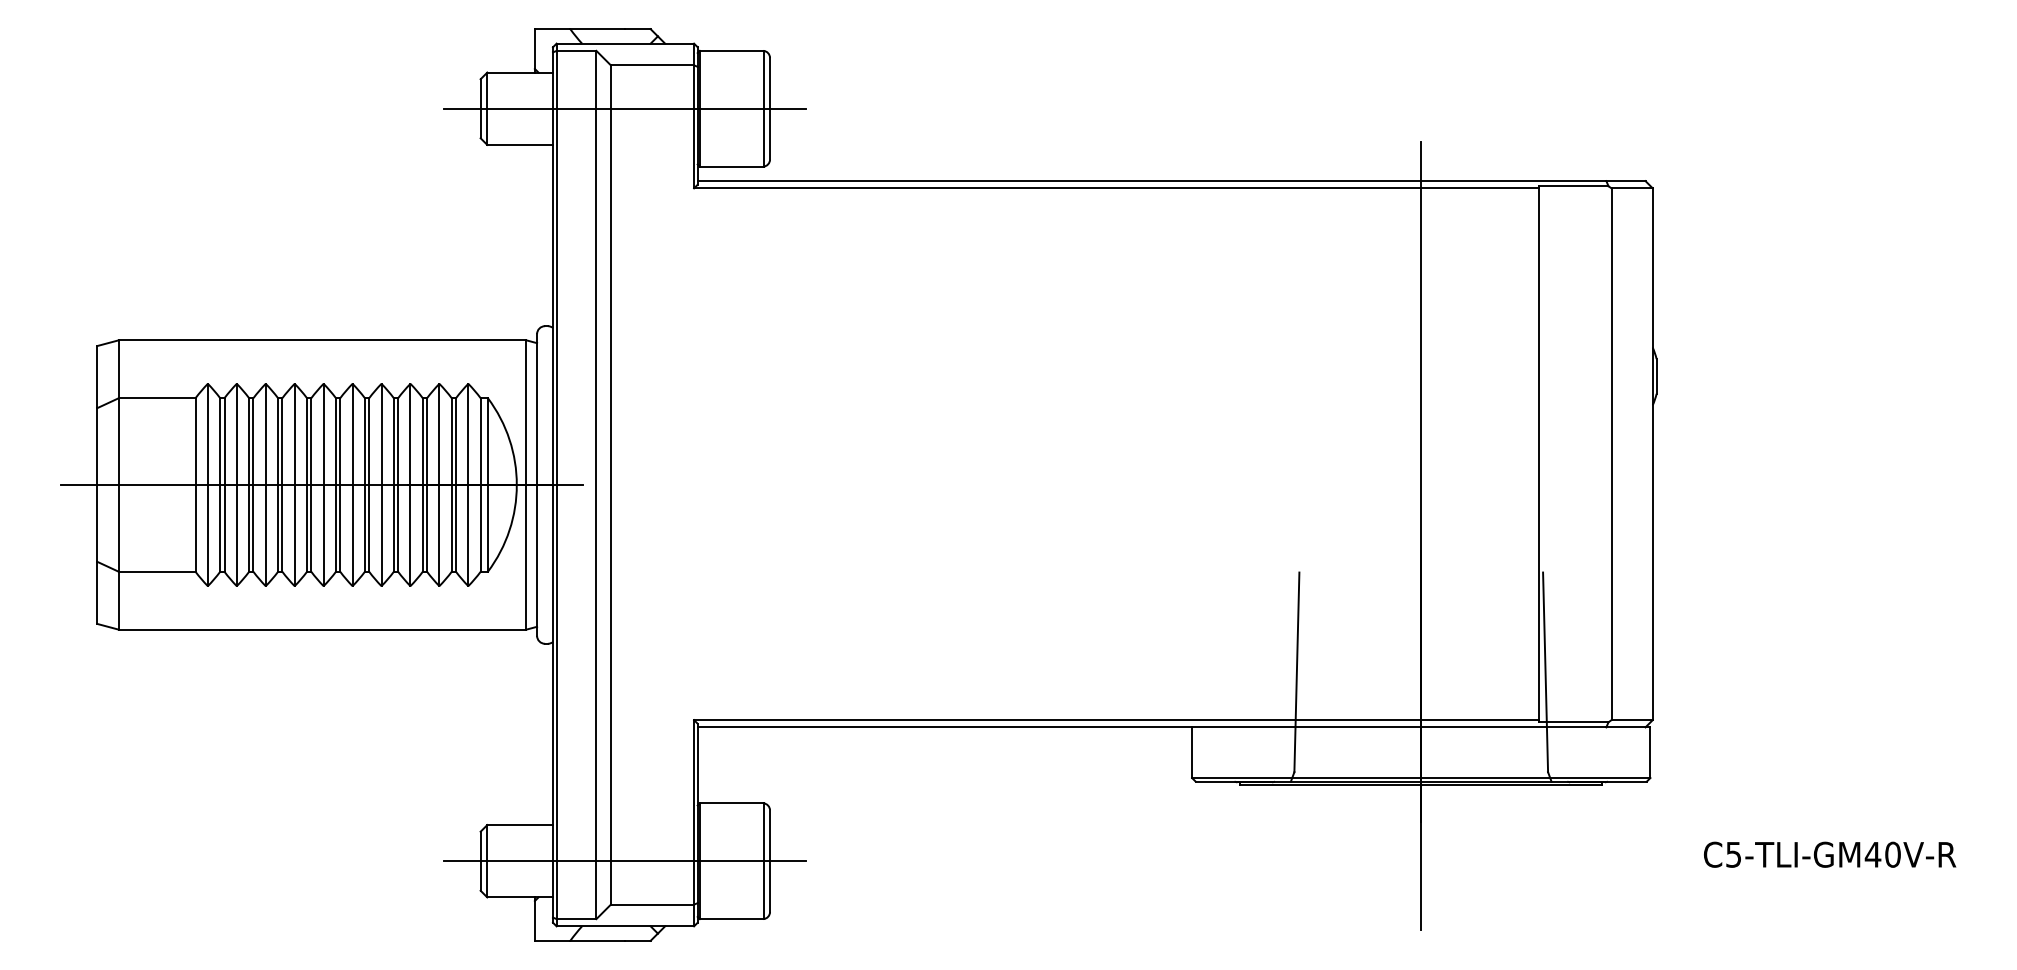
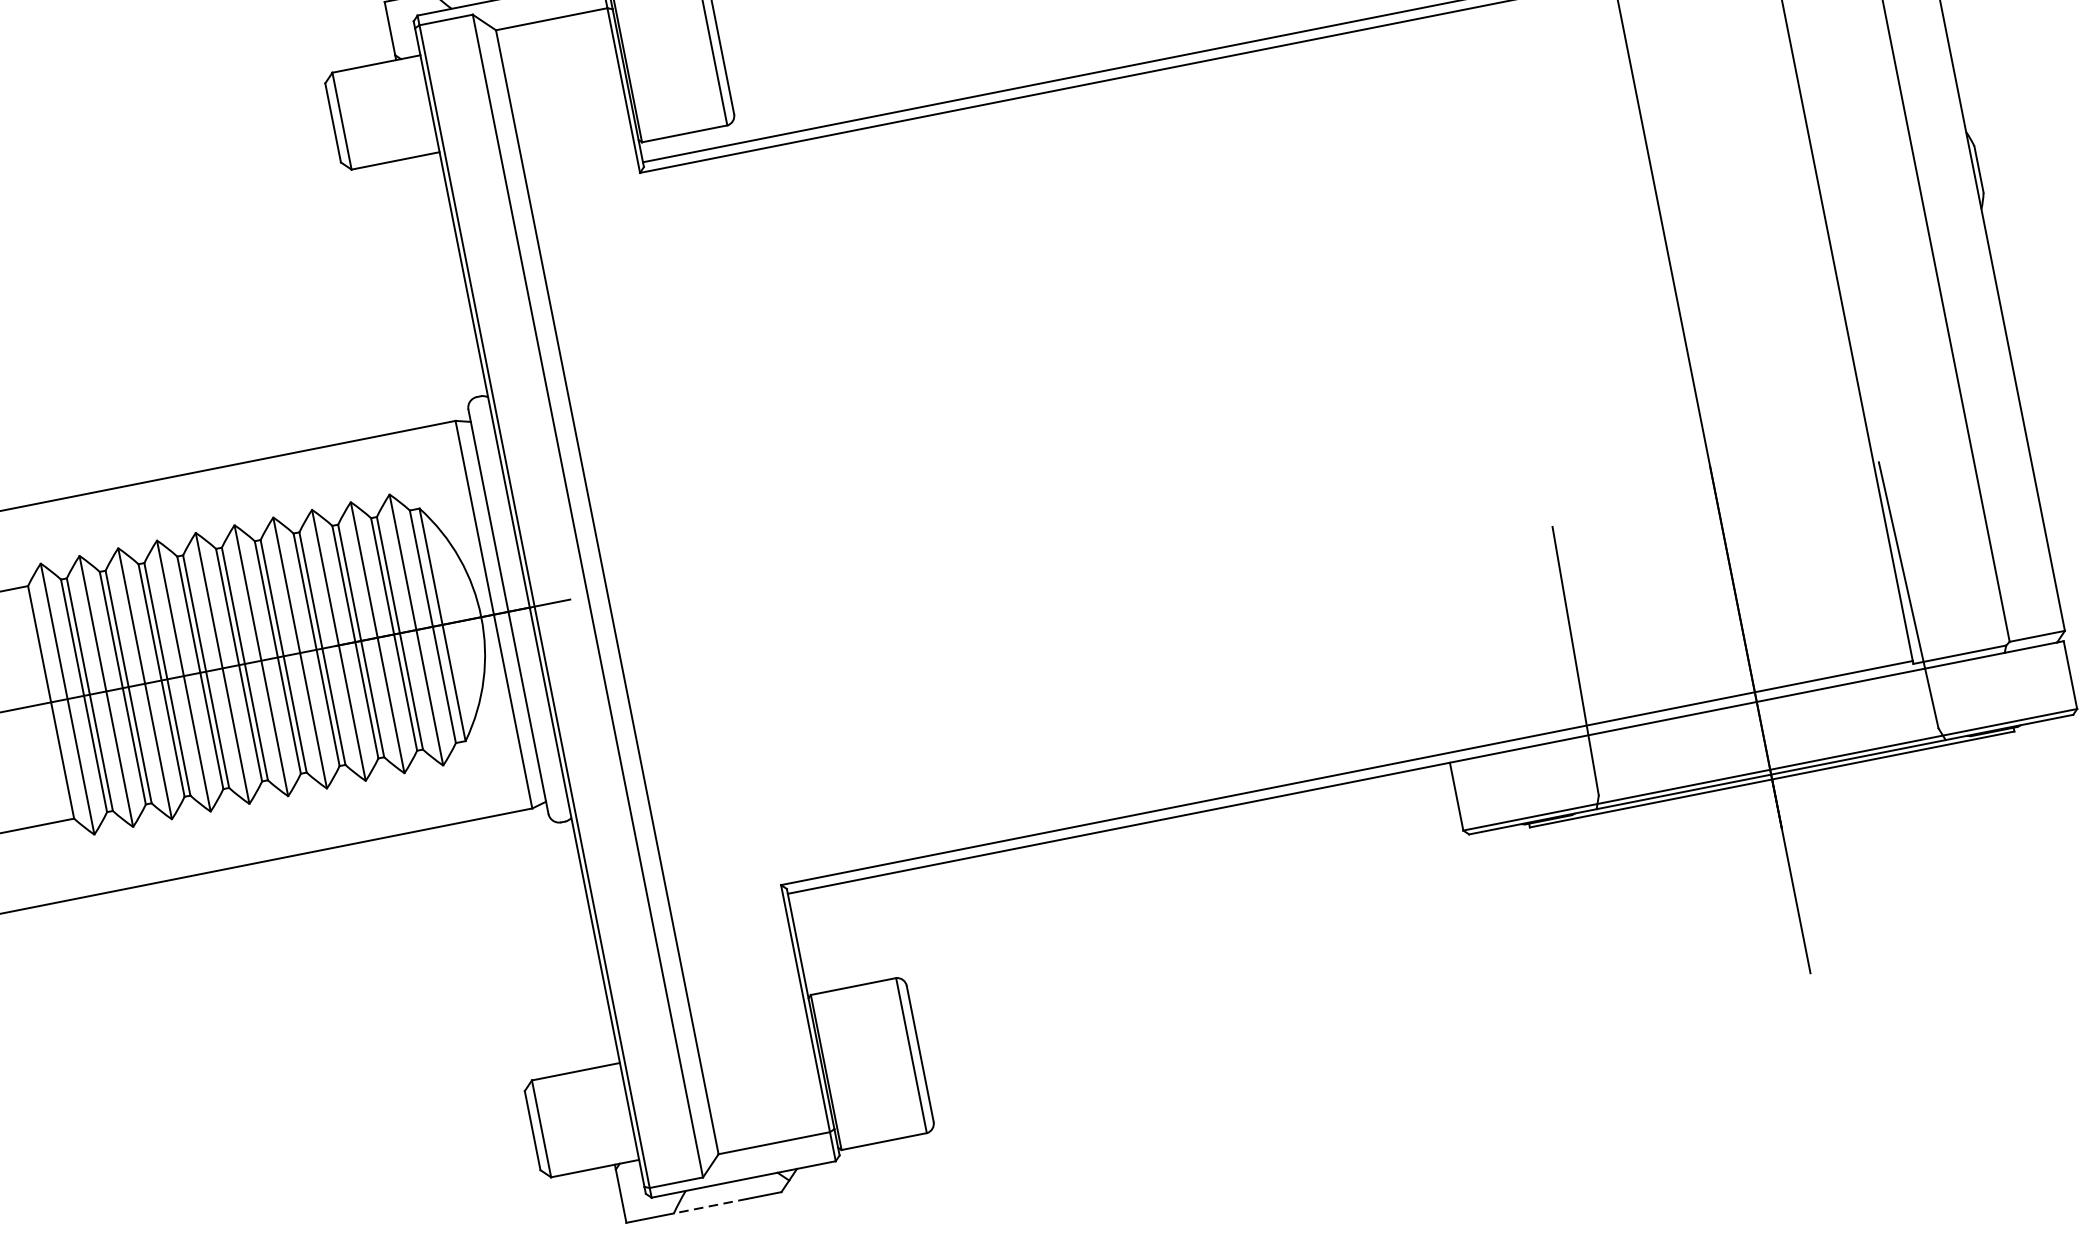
line: (624, 108) -> (525, 84), removed
line: (624, 861) -> (725, 1092), removed
line: (597, 940) -> (710, 1205), solid -> dashed

